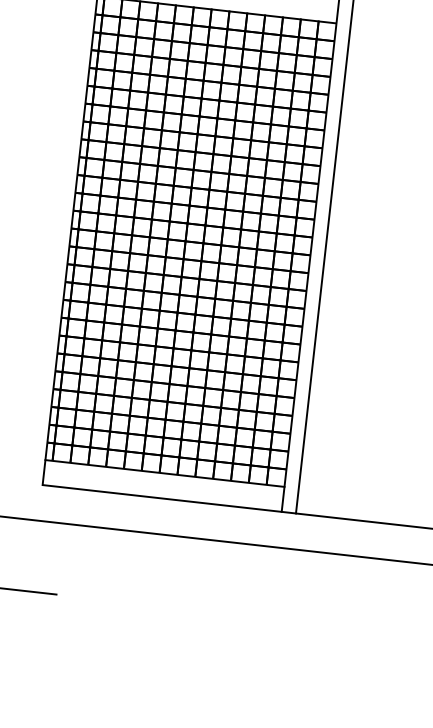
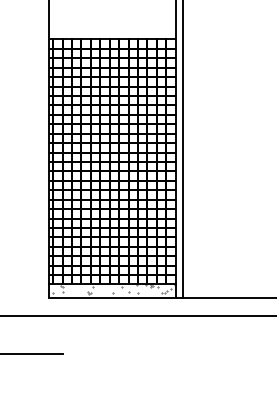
hatch: (165, 483) -> (113, 289), added

